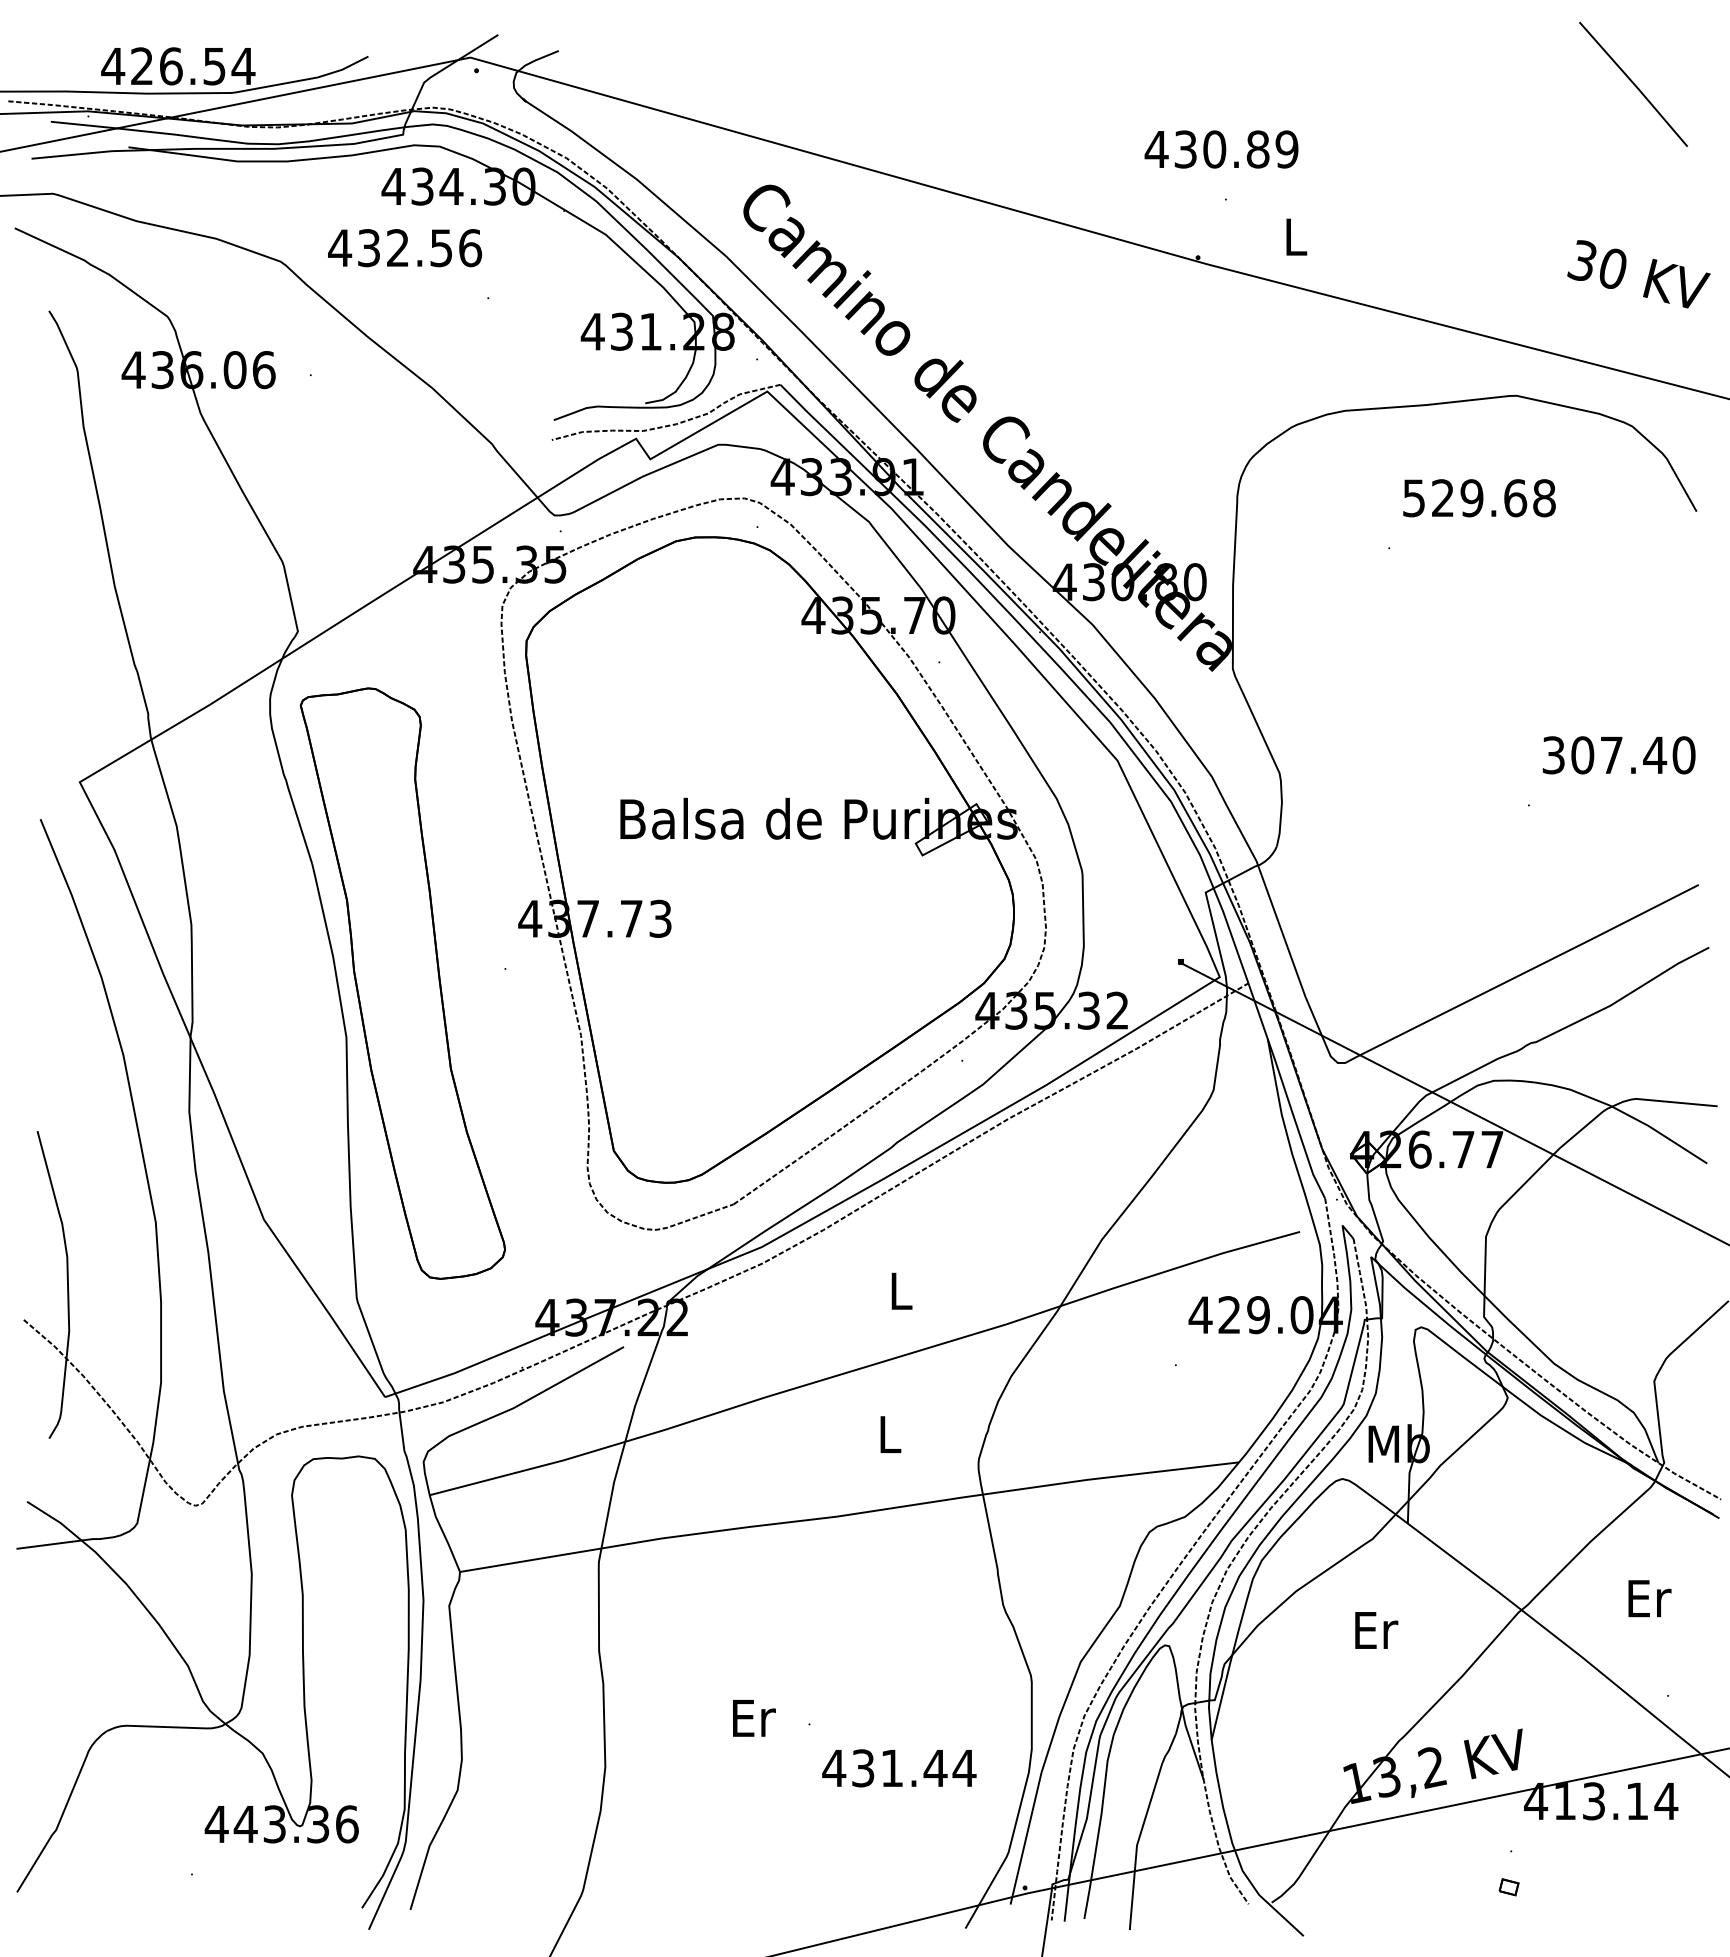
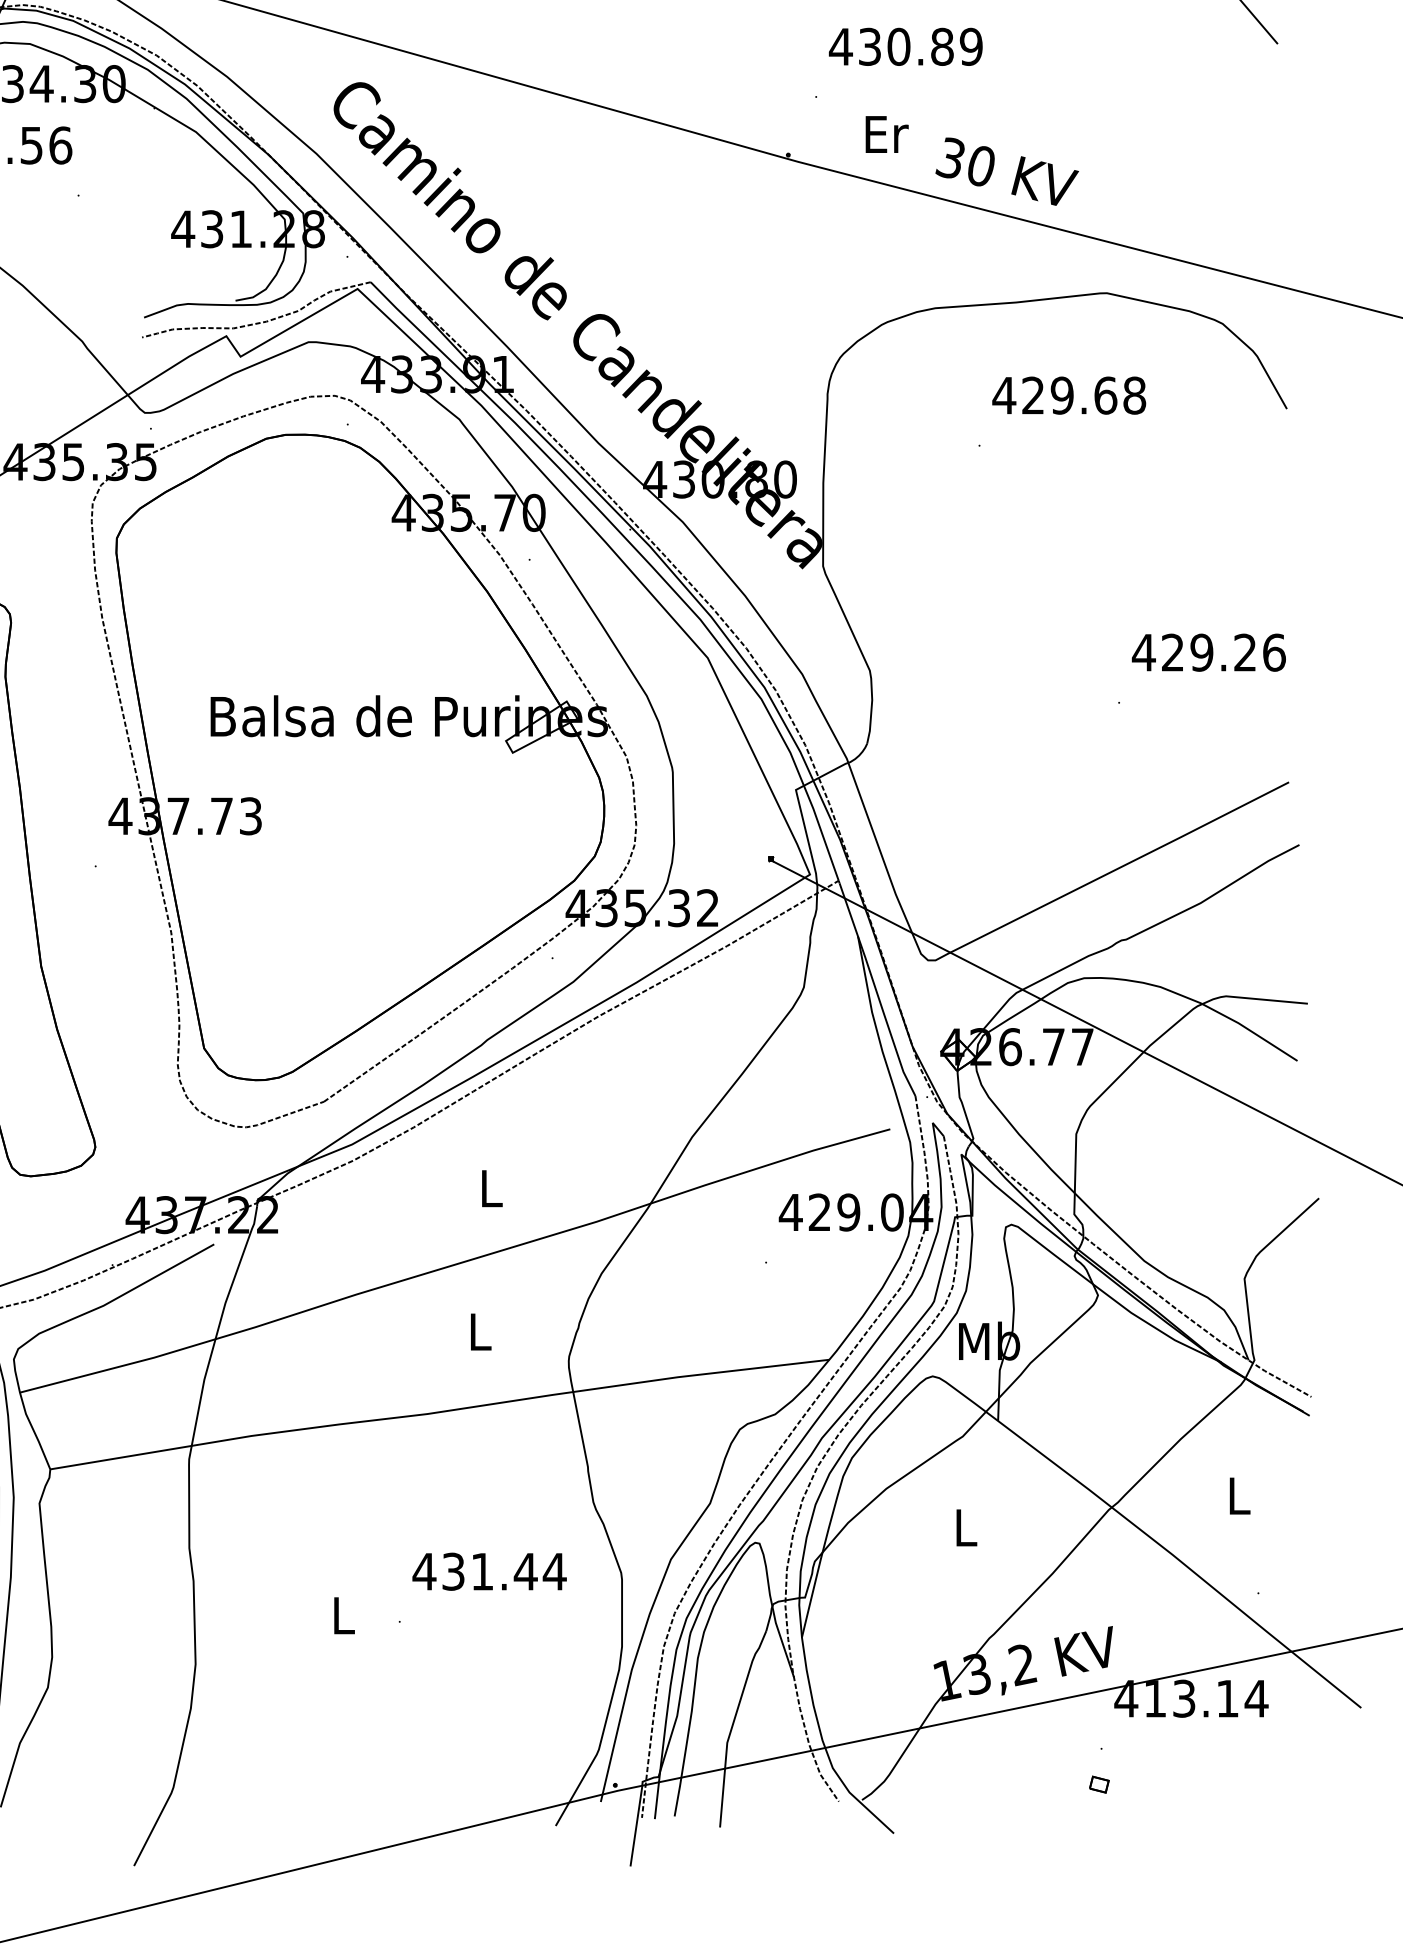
text: (1221, 149) -> (905, 46), moved
text: (1296, 236) -> (886, 133), L -> Er
text: (1638, 274) -> (1006, 171), moved
text: (1414, 498) -> (1004, 395), 529.68 -> 429.68
text: (1618, 755) -> (1208, 652), 307.40 -> 429.26
text: (1649, 1598) -> (1239, 1495), Er -> L
text: (1376, 1630) -> (966, 1527), Er -> L
text: (754, 1718) -> (344, 1615), Er -> L
text: (899, 1768) -> (489, 1571), moved

